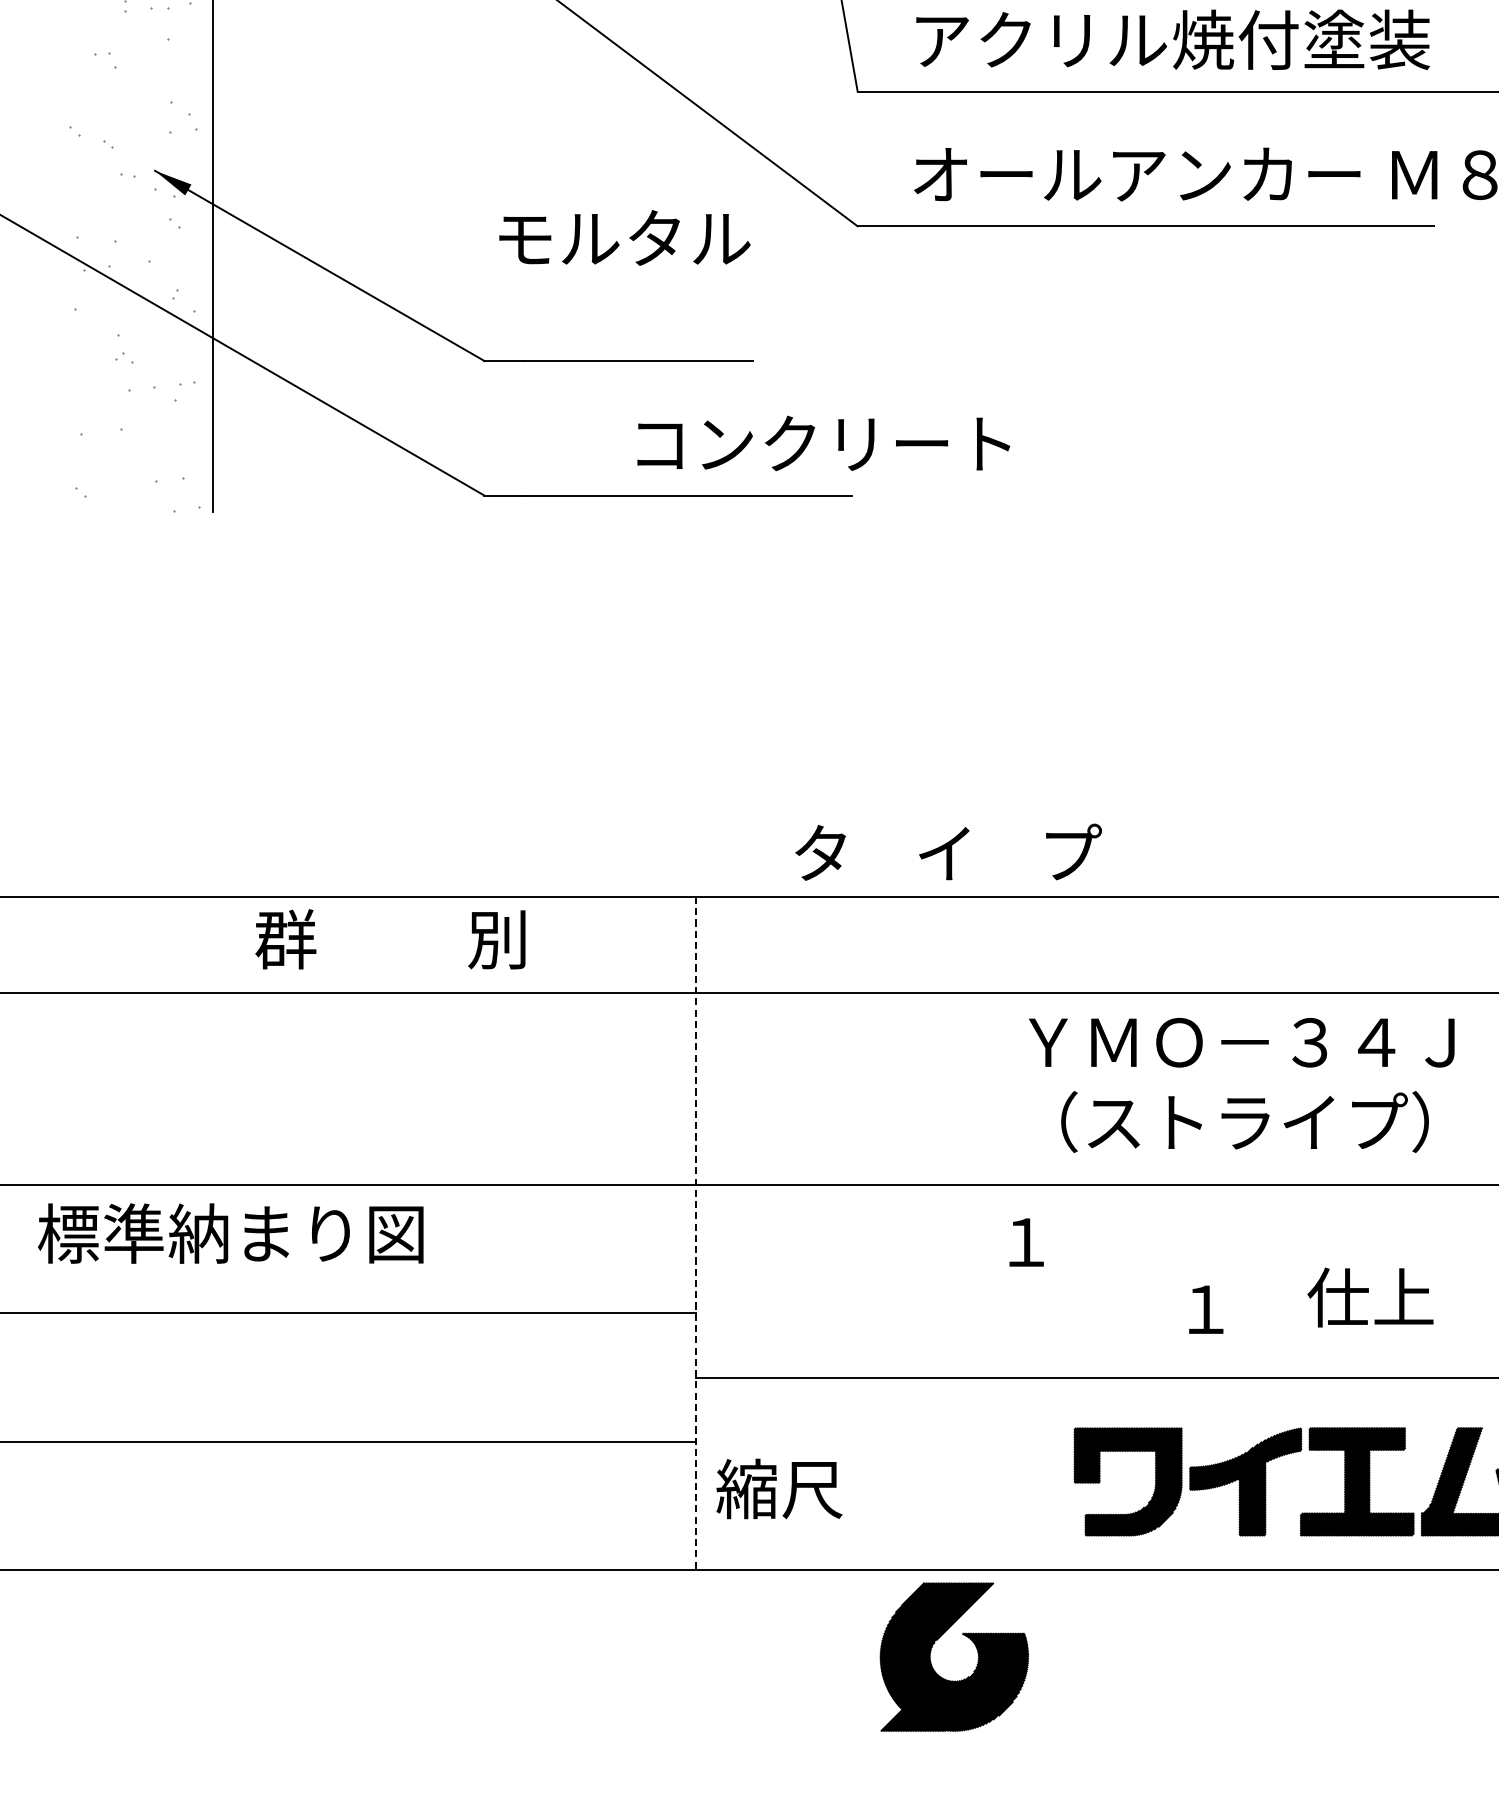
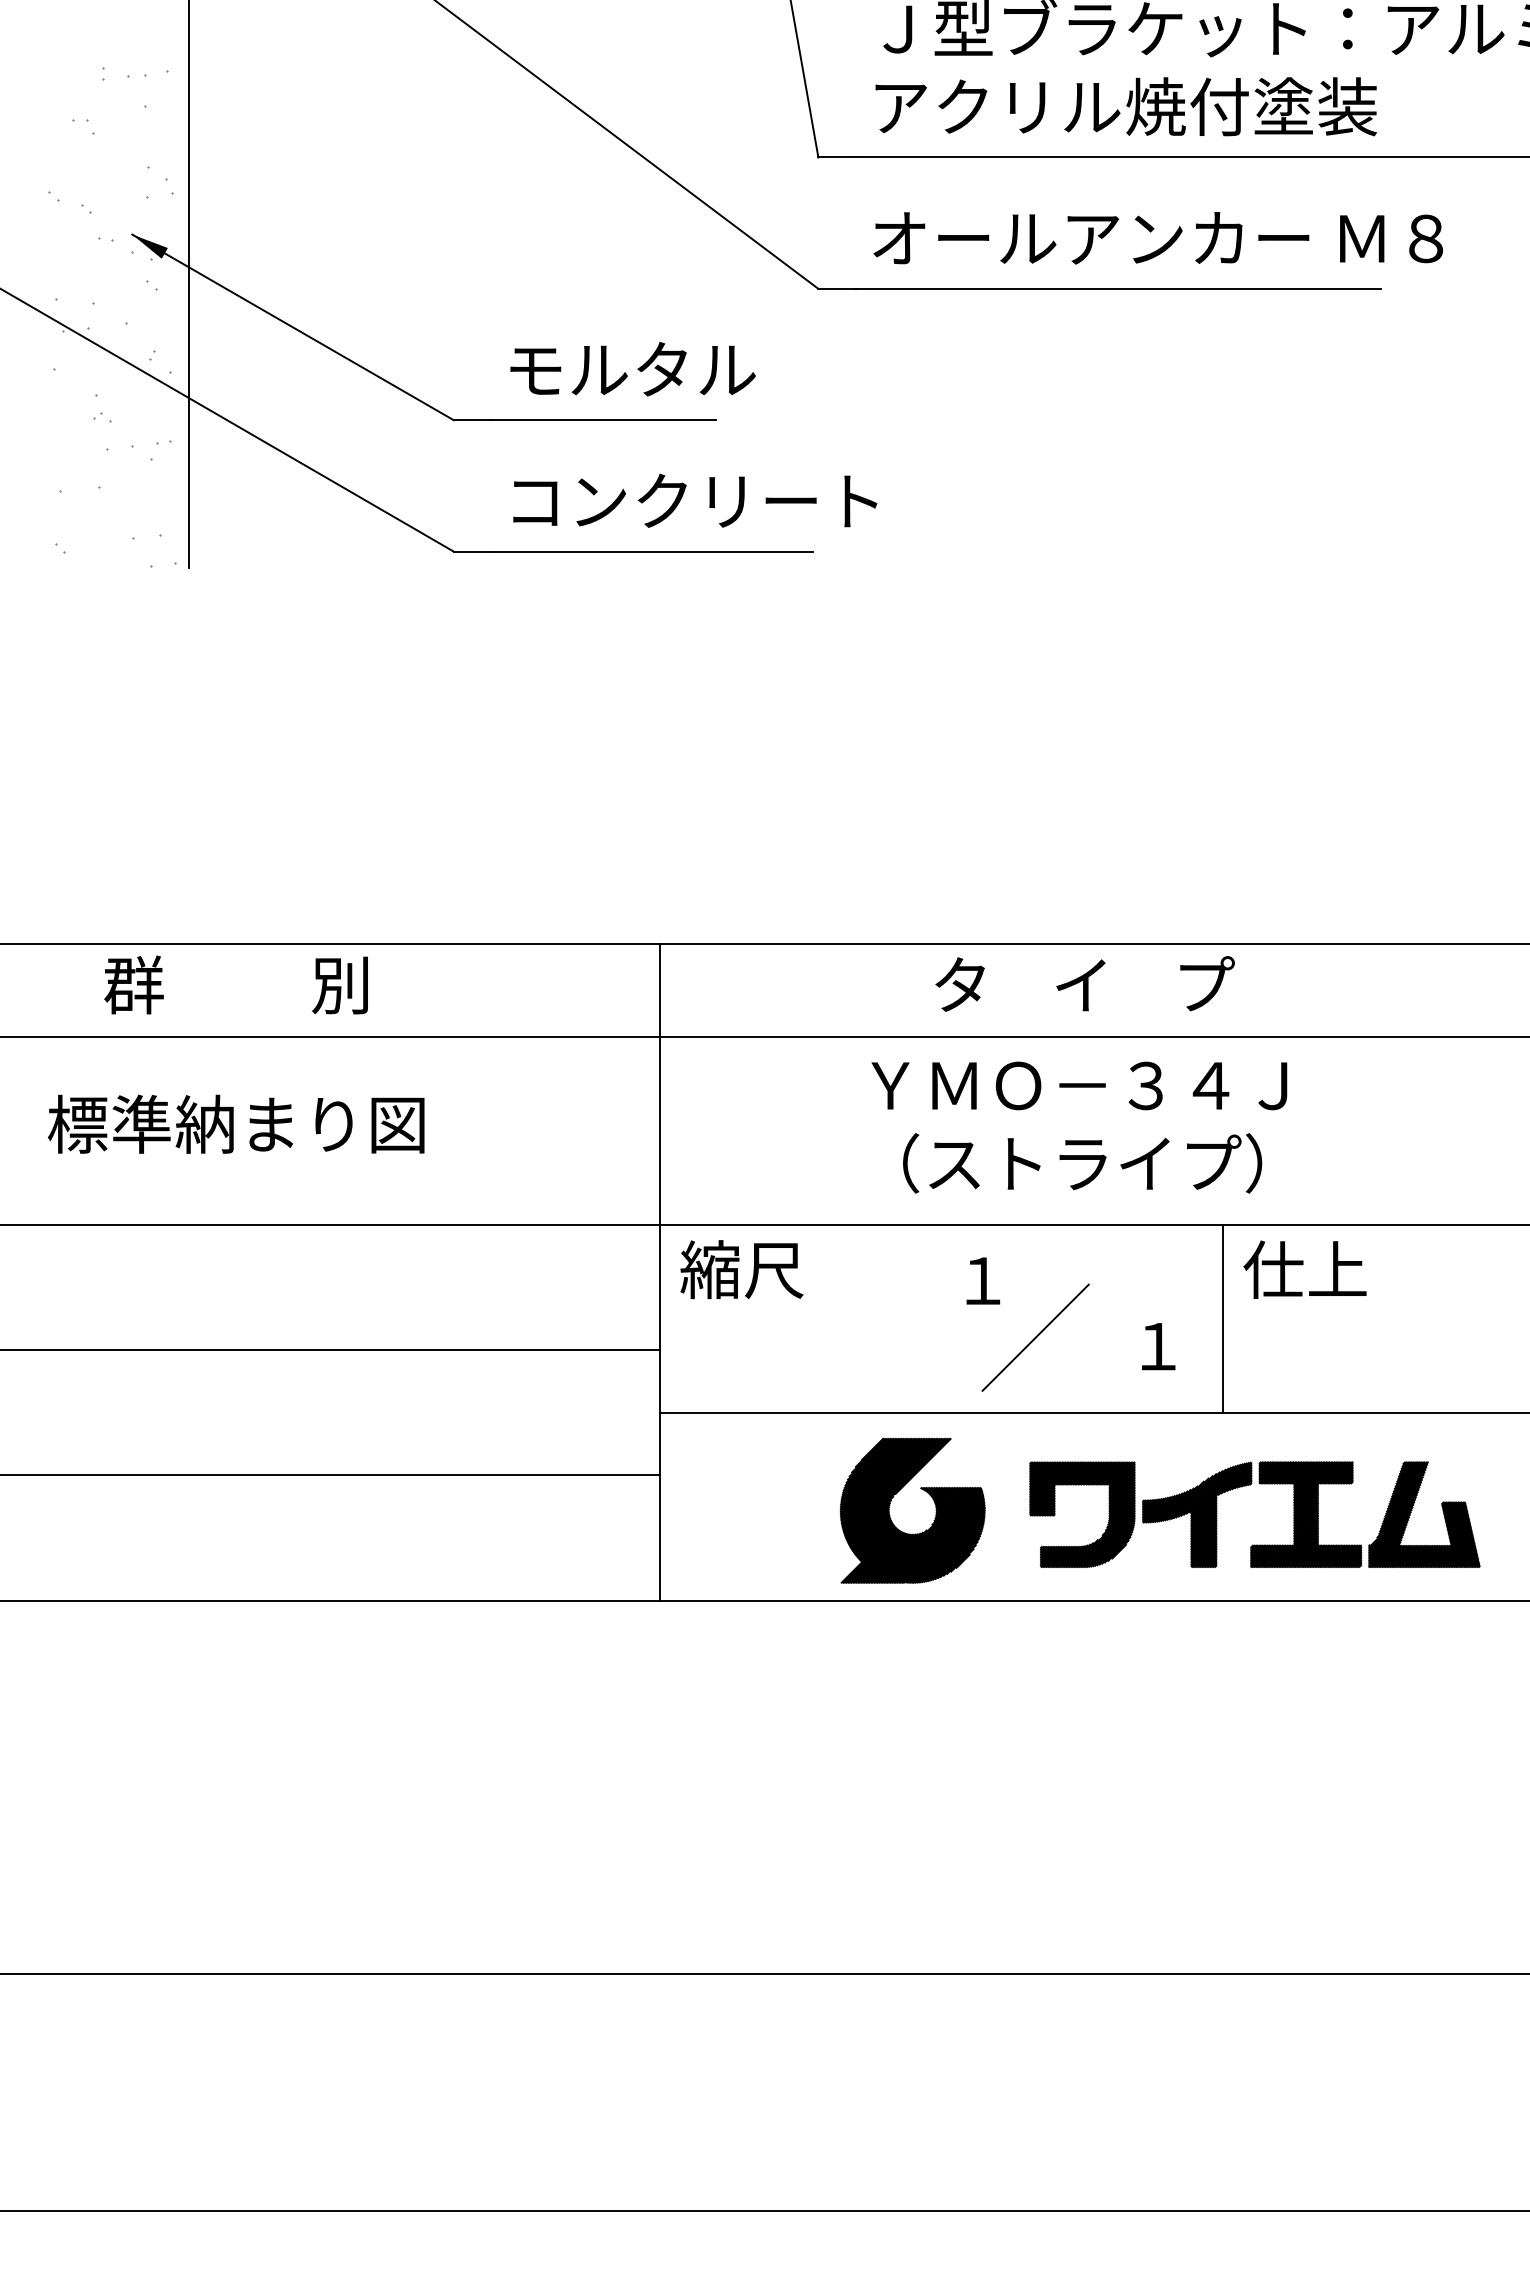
text: (624, 238) -> (632, 369), moved
text: (824, 443) -> (695, 500), moved
text: (947, 851) -> (1084, 983), moved
text: (389, 938) -> (235, 984), moved
text: (1241, 1085) -> (1079, 1127), moved
text: (231, 1232) -> (236, 1123), moved
line: (696, 1233) -> (660, 1272), dashed -> solid
line: (1272, 1280) -> (1223, 1318), added
text: (1369, 1297) -> (1304, 1269), moved
line: (1080, 1300) -> (1035, 1337), added
text: (778, 1488) -> (741, 1269), moved
part: (931, 1651) -> (890, 1505), moved

